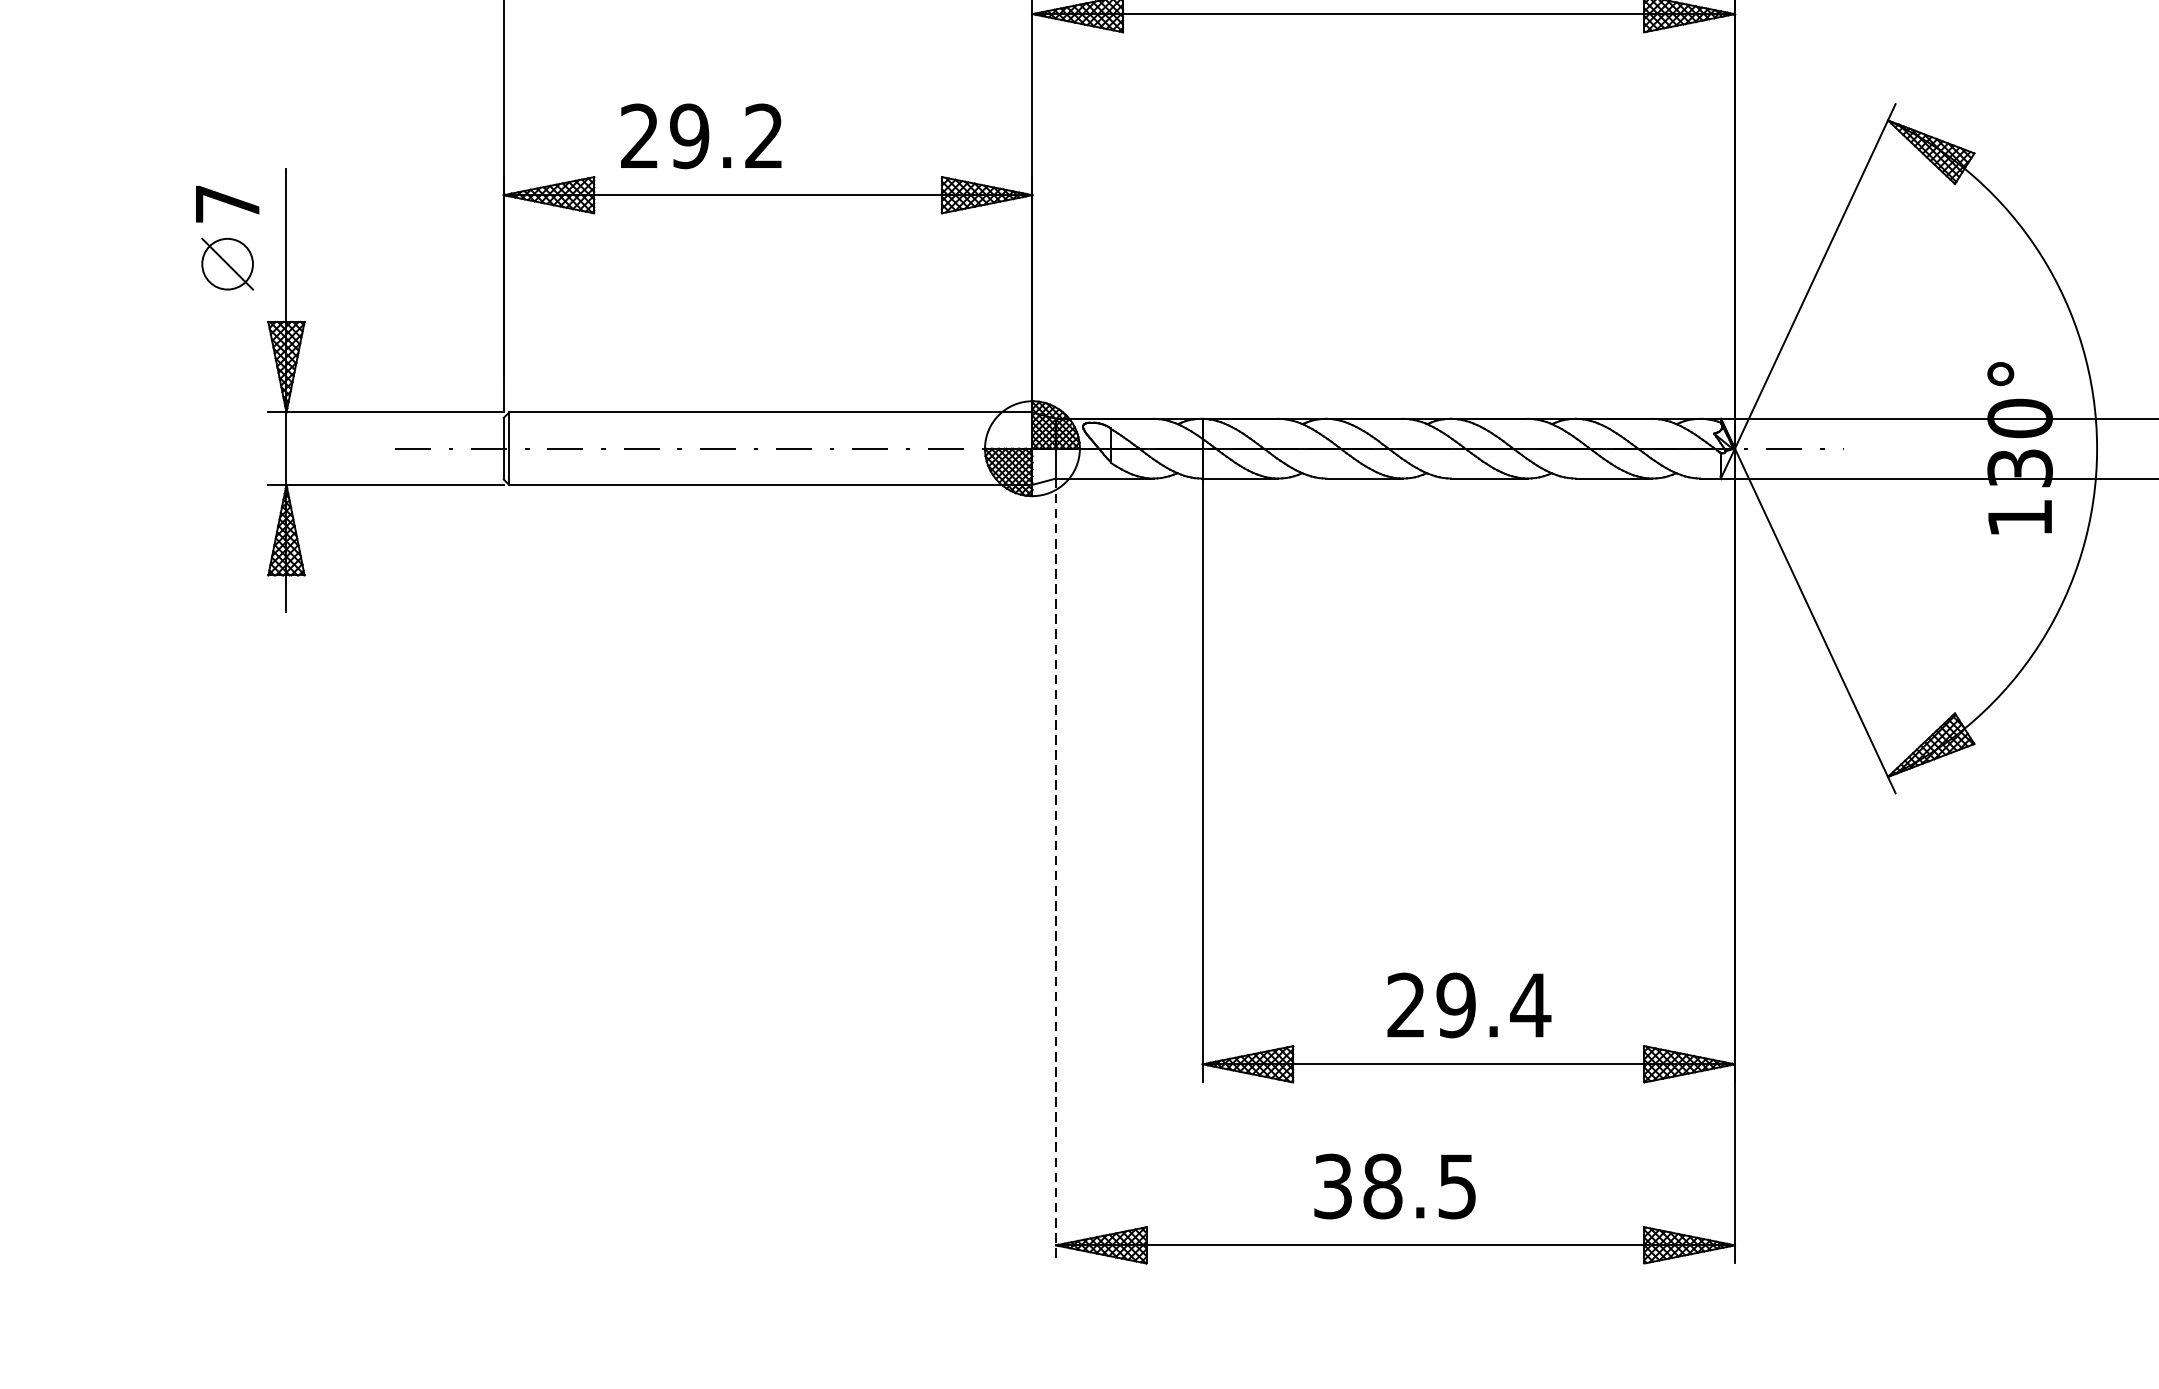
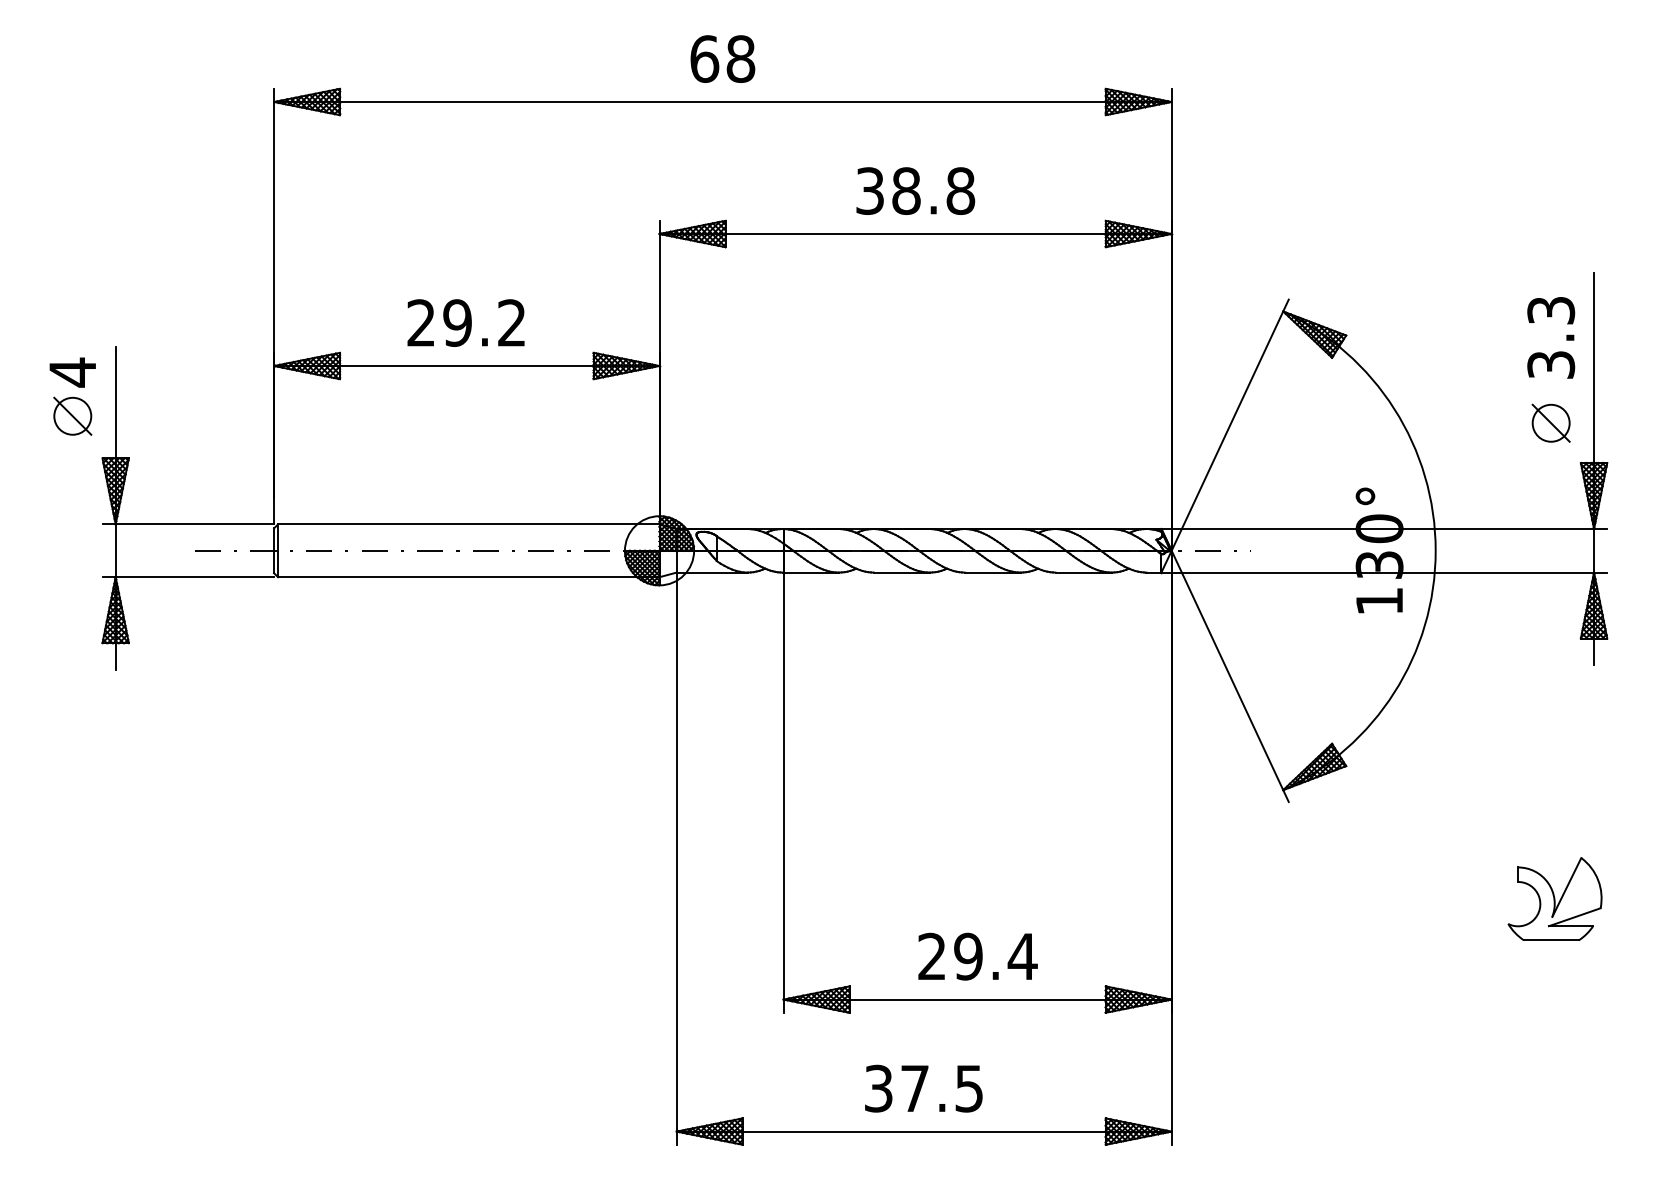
text: (700, 135) -> (465, 322), moved
text: (227, 204) -> (72, 372), 7 -> 4
line: (1055, 872) -> (676, 859), dashed -> solid
text: (1383, 1186) -> (915, 1088), 38.5 -> 37.5

